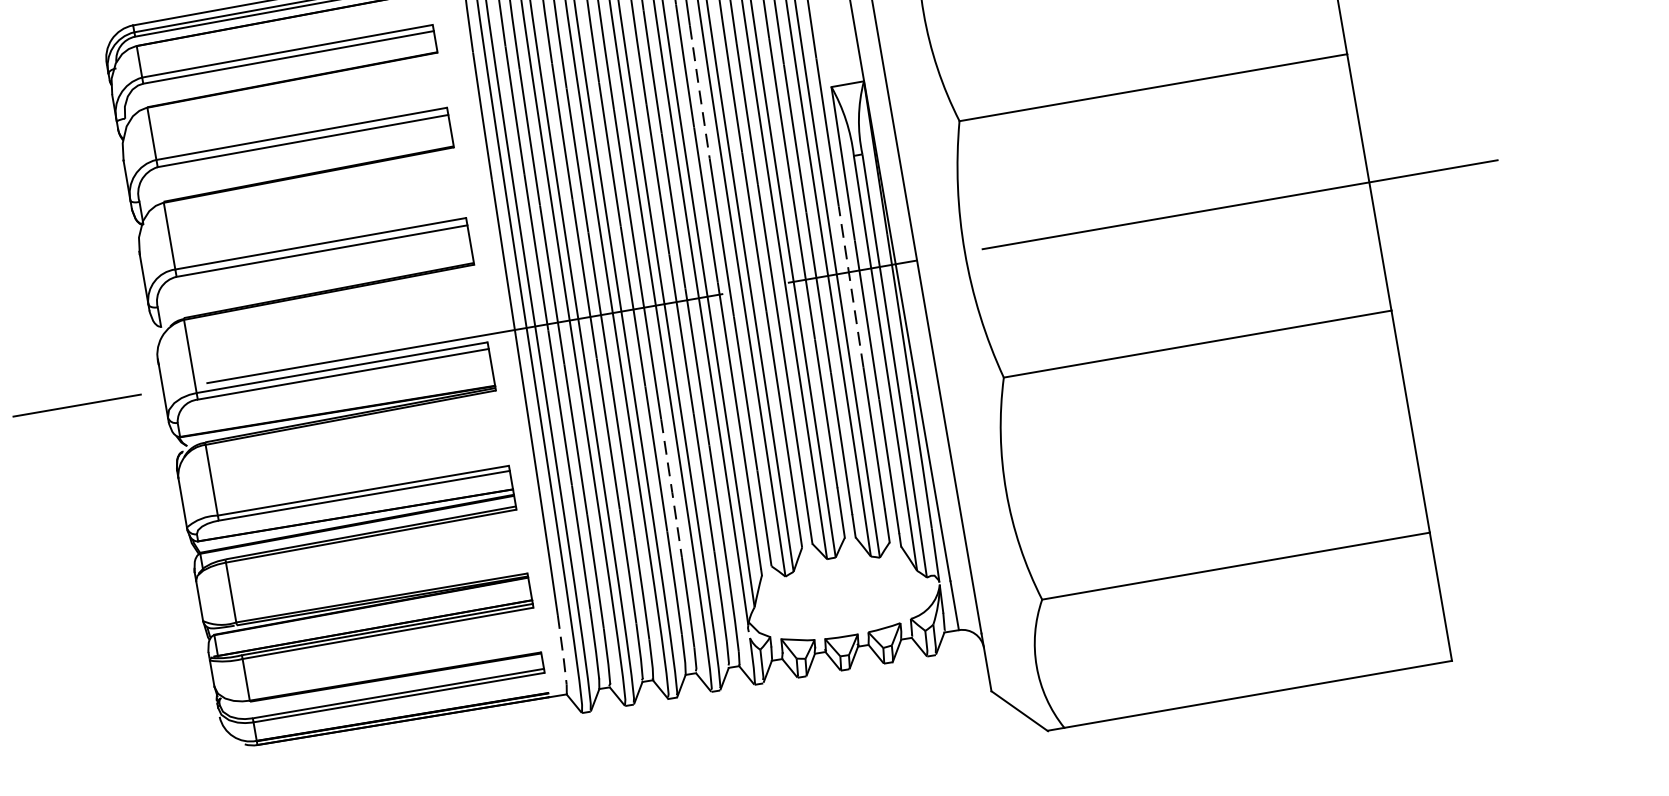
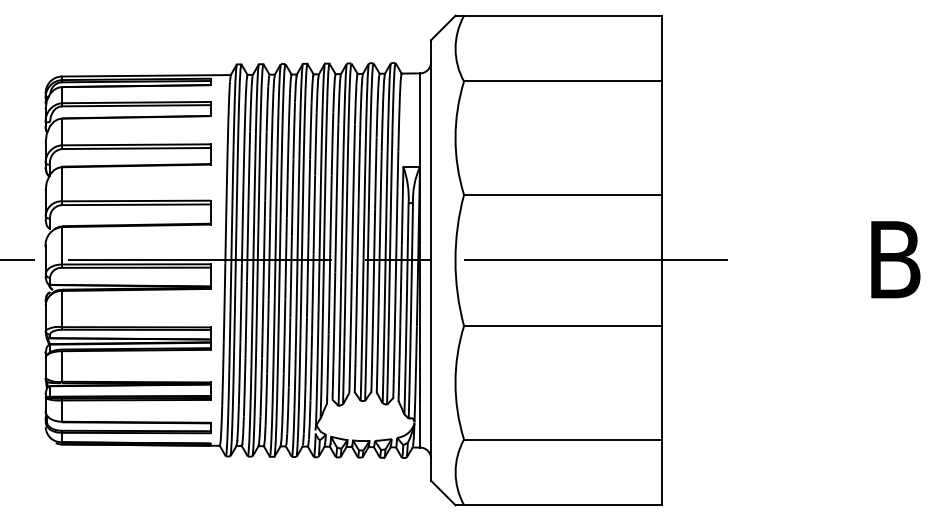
line: (699, 90) -> (337, 157), dashed -> solid
line: (852, 287) -> (396, 268), dashed -> solid
line: (671, 488) -> (289, 352), dashed -> solid
line: (562, 652) -> (221, 424), dashed -> solid

